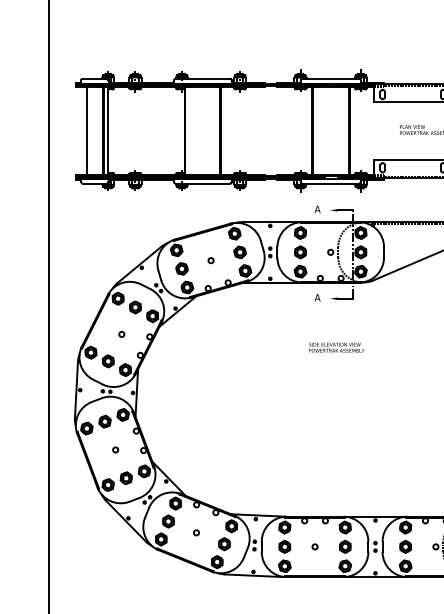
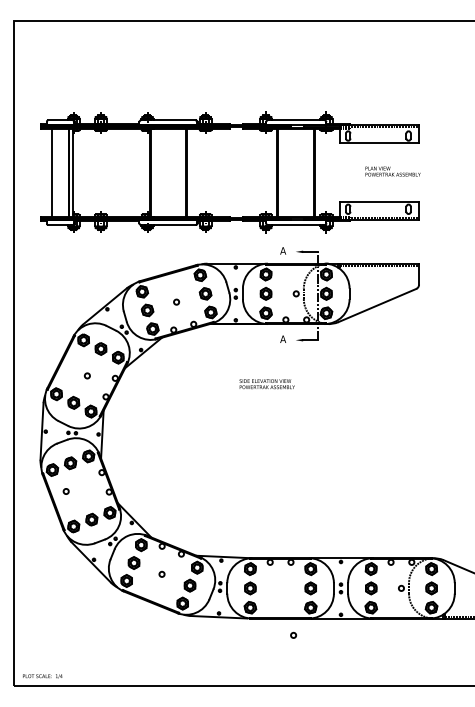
text: (335, 347) -> (266, 384), moved
circle: (114, 449) -> (65, 491), moved
circle: (314, 545) -> (293, 634), moved

